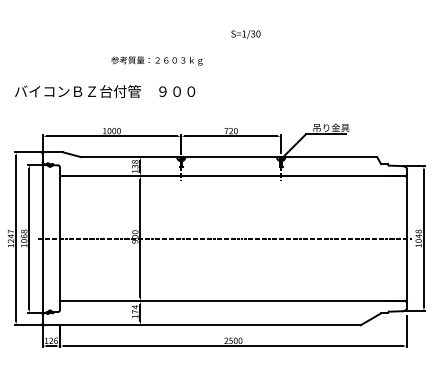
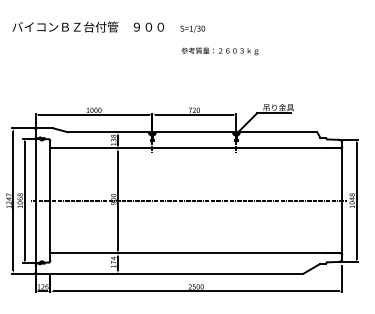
text: (245, 33) -> (192, 28), moved
text: (156, 61) -> (219, 51), moved
text: (104, 90) -> (87, 26), moved

